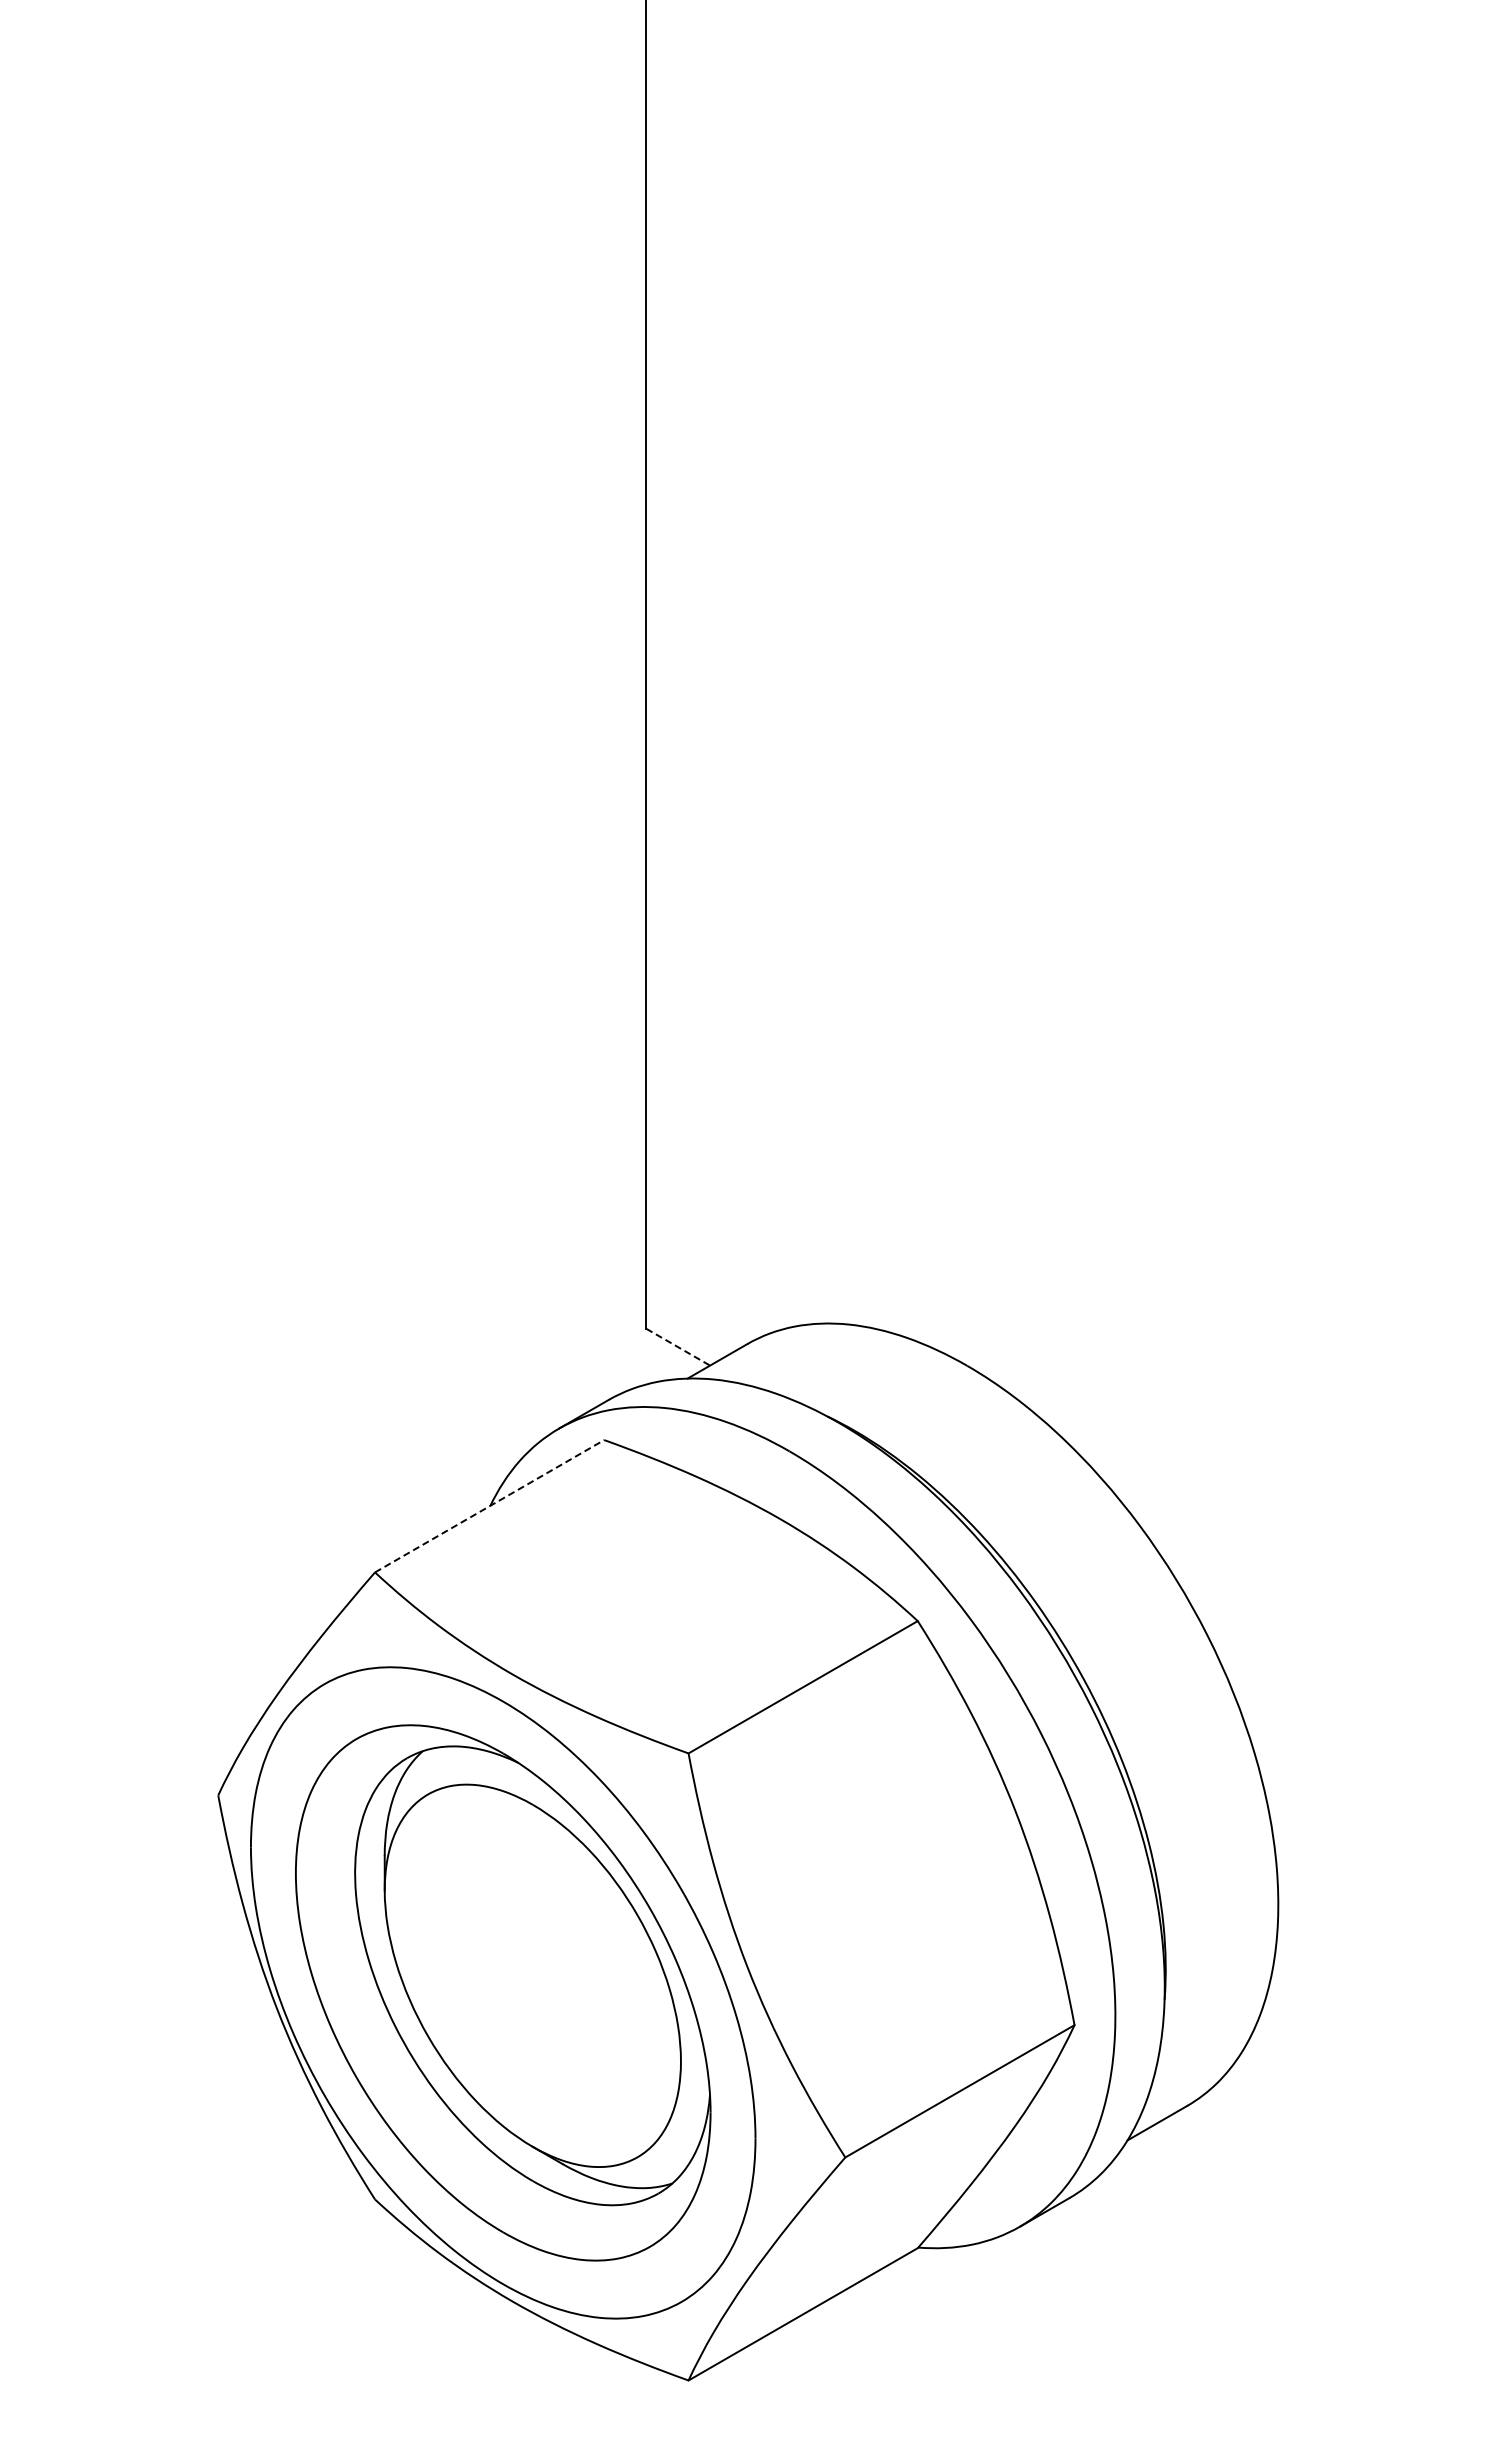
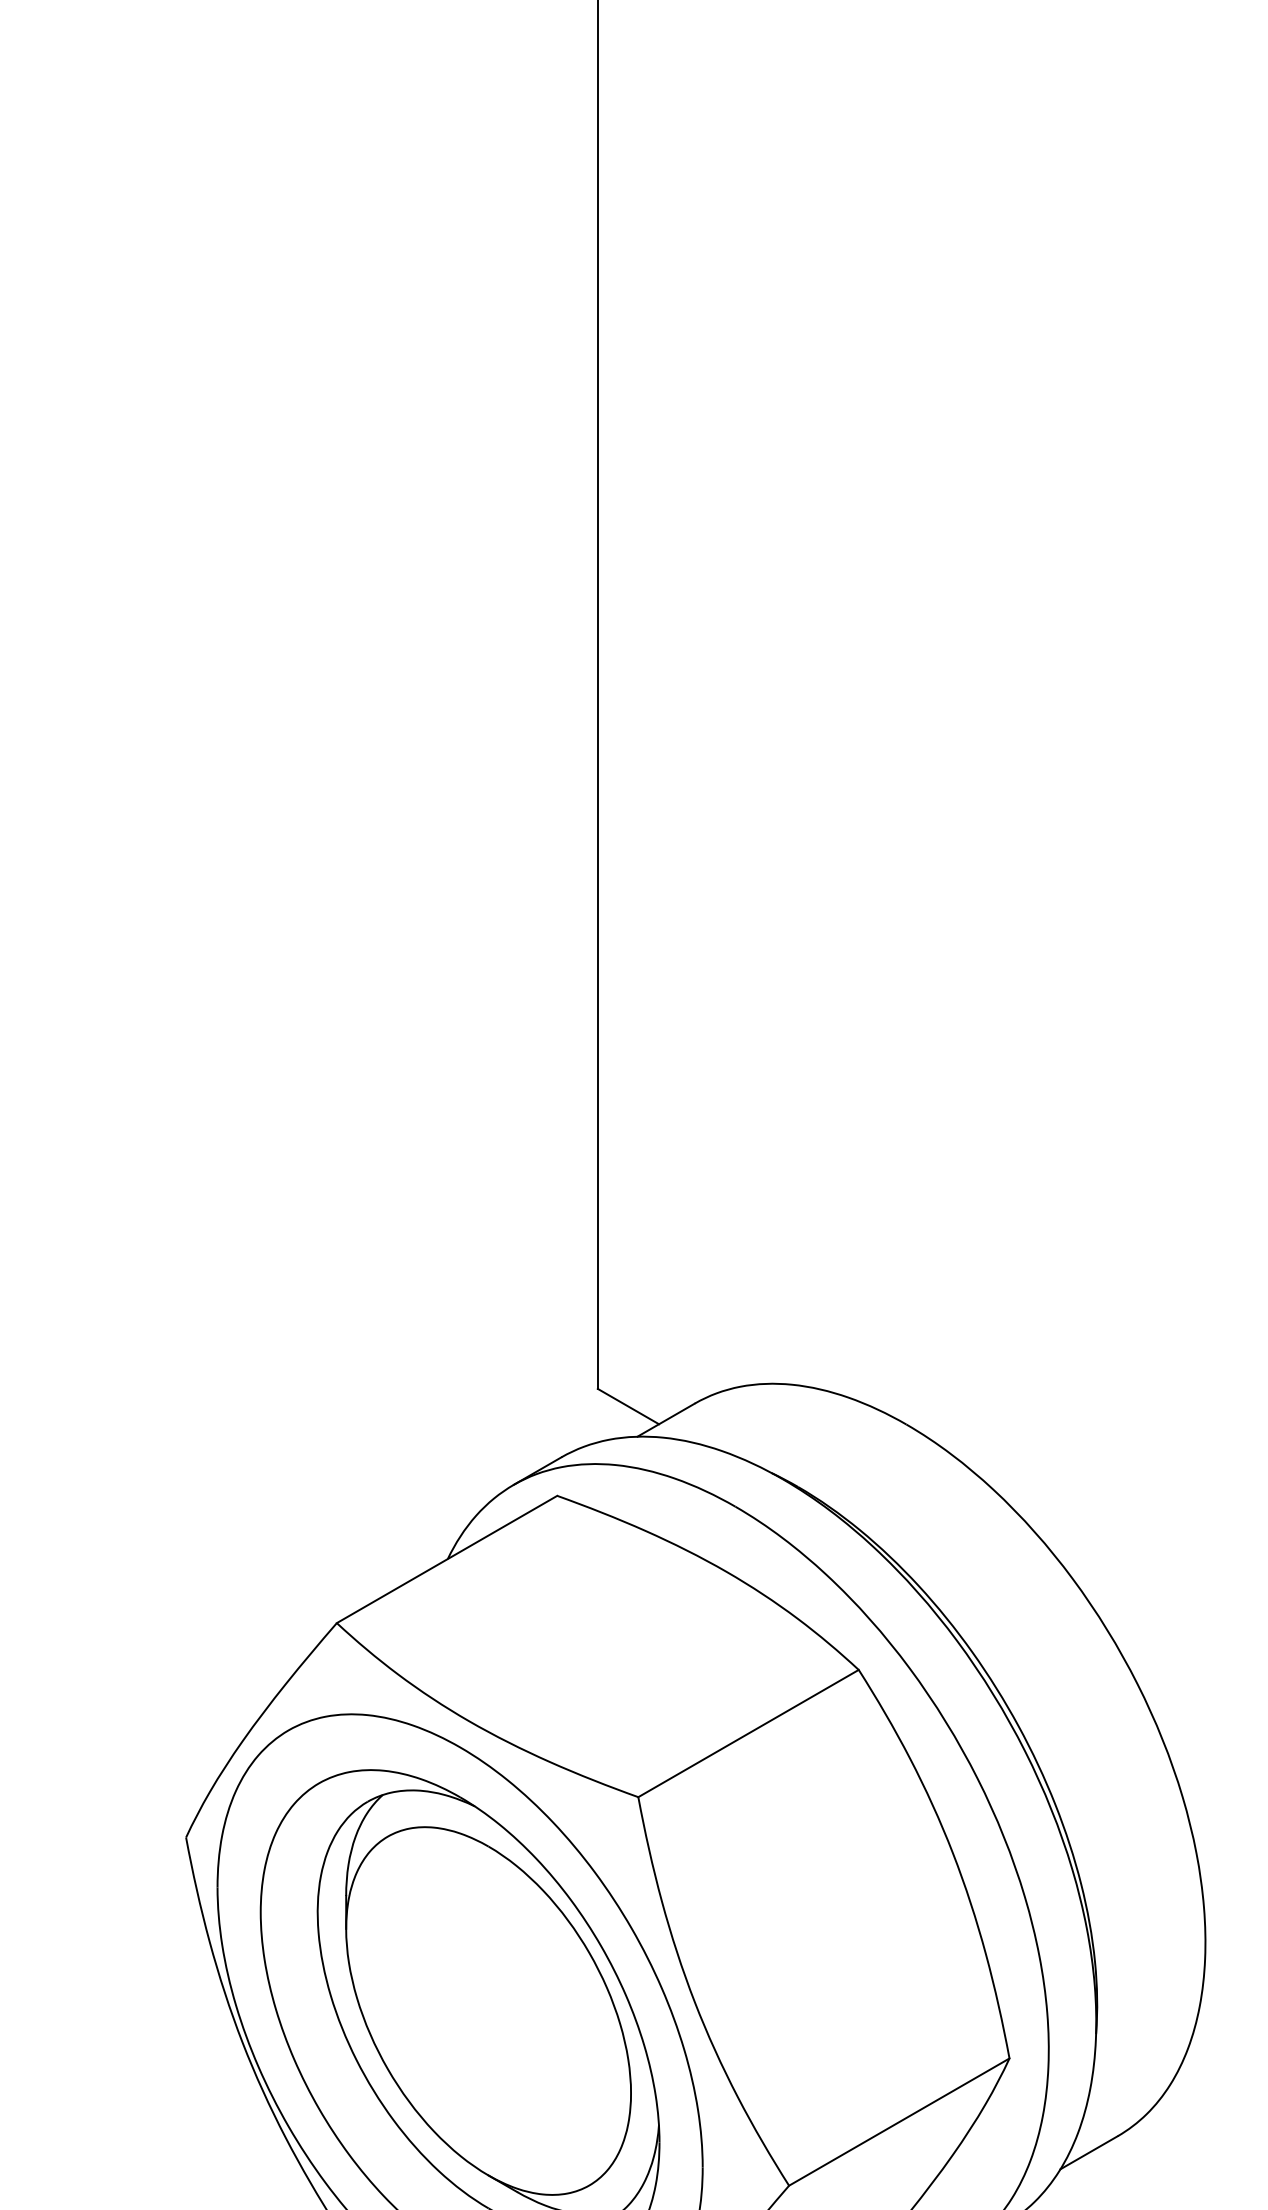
line: (678, 1347) -> (628, 1406), dashed -> solid
line: (490, 1506) -> (447, 1559), dashed -> solid

